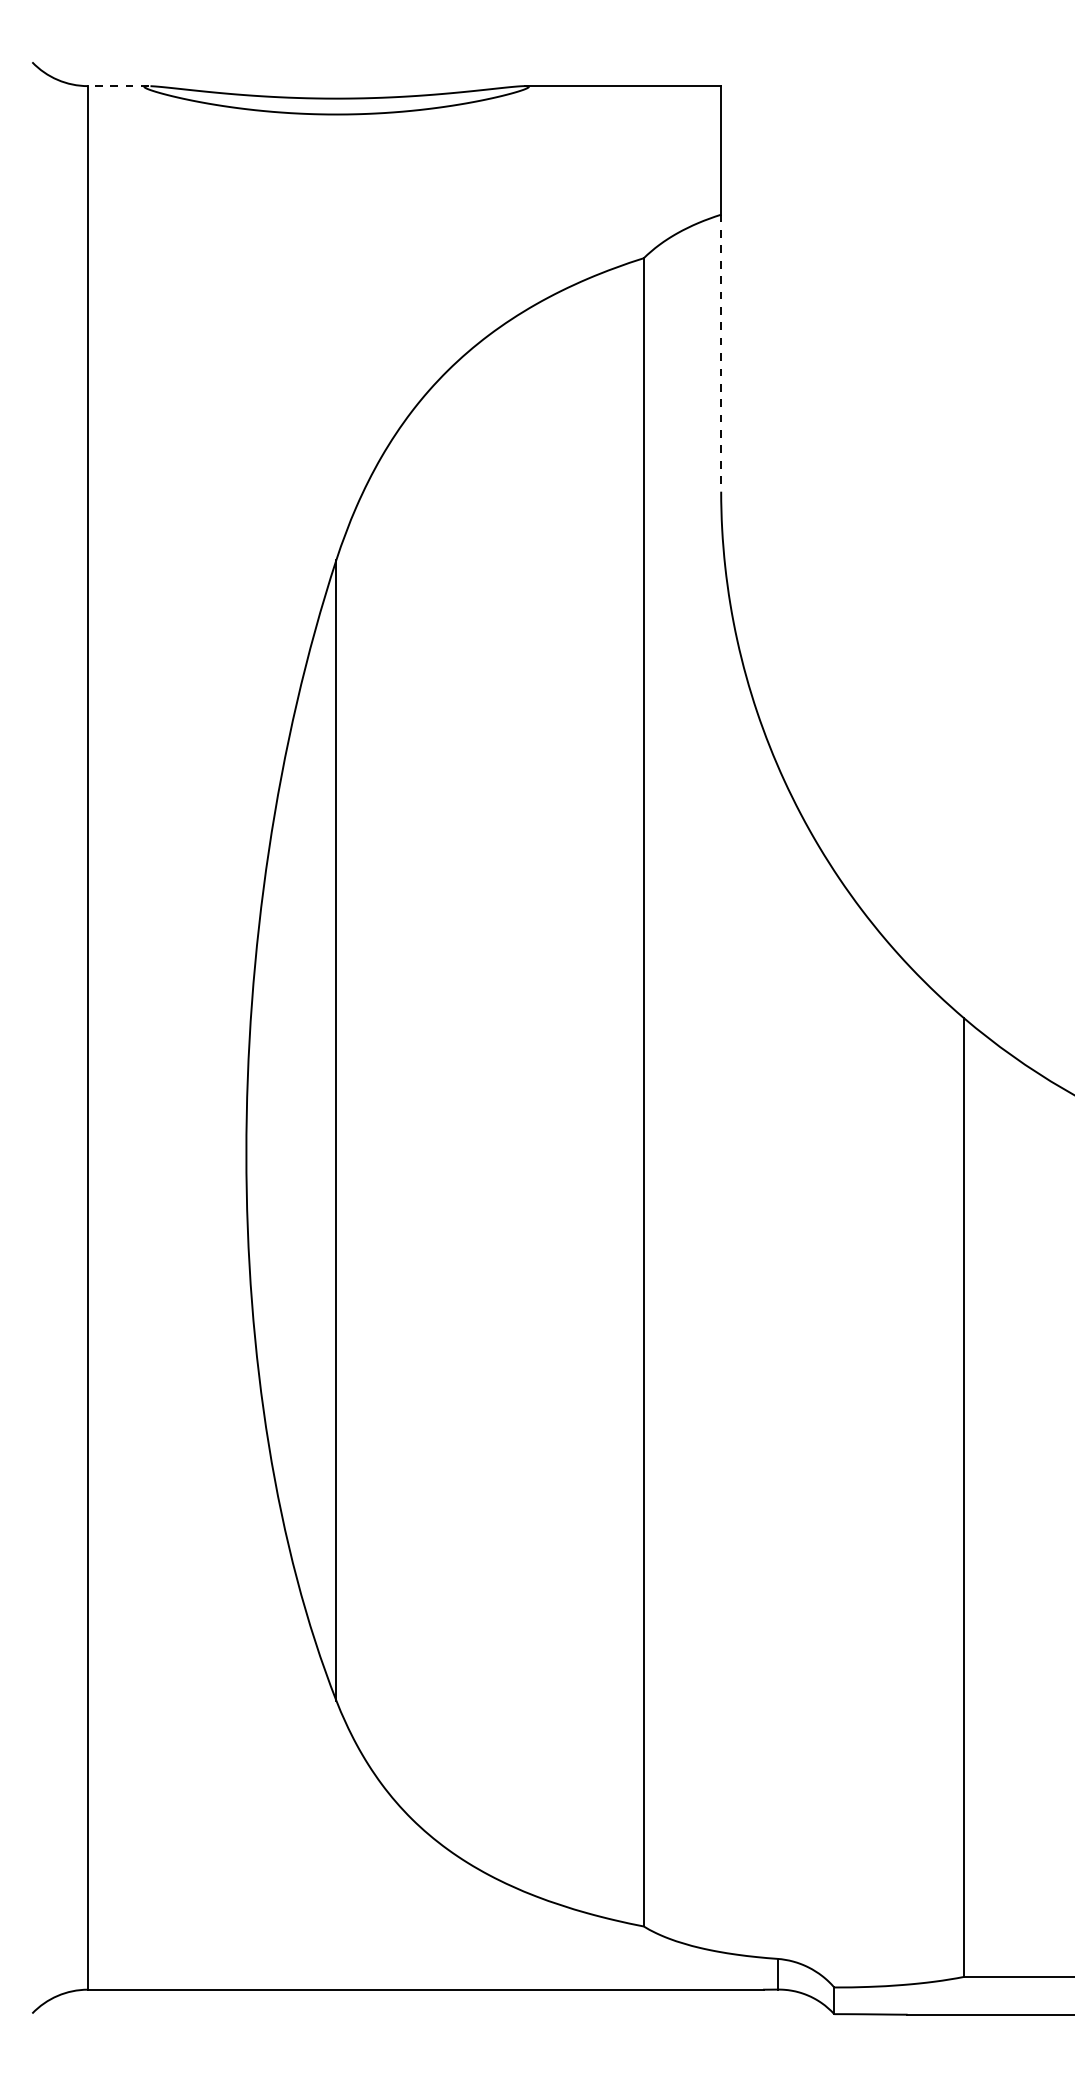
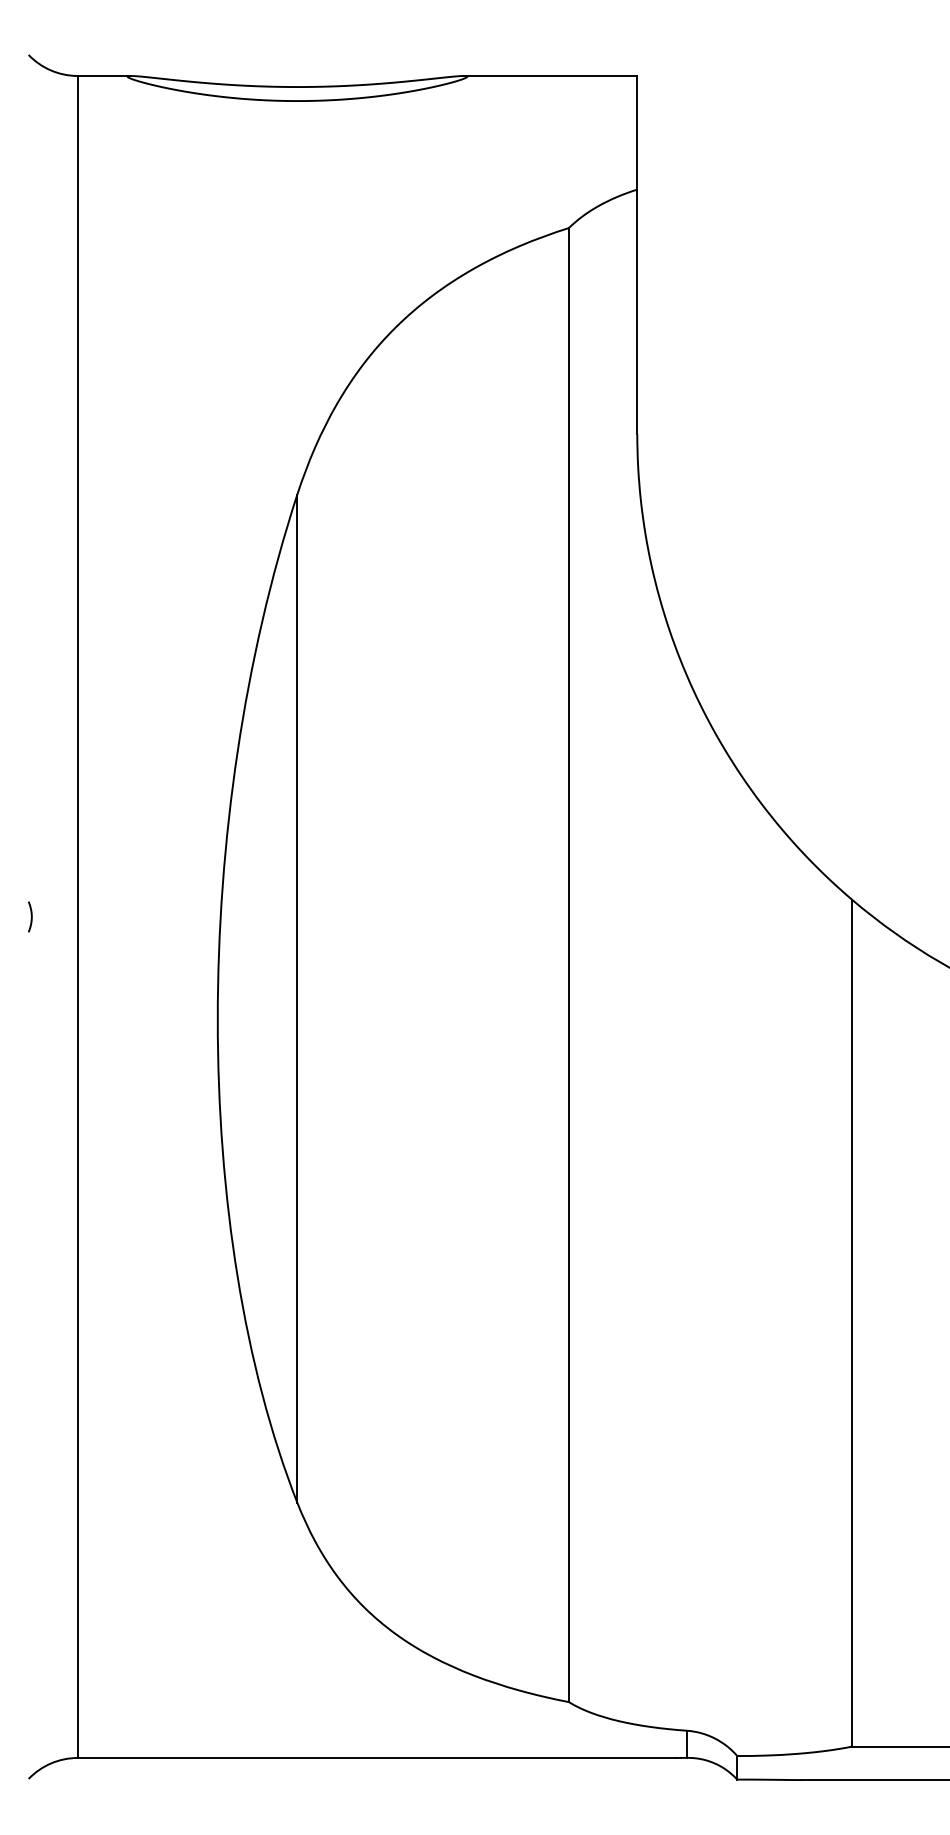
line: (117, 86) -> (103, 76), dashed -> solid
line: (721, 353) -> (637, 312), dashed -> solid
curve: (35, 1037) -> (31, 916), added

